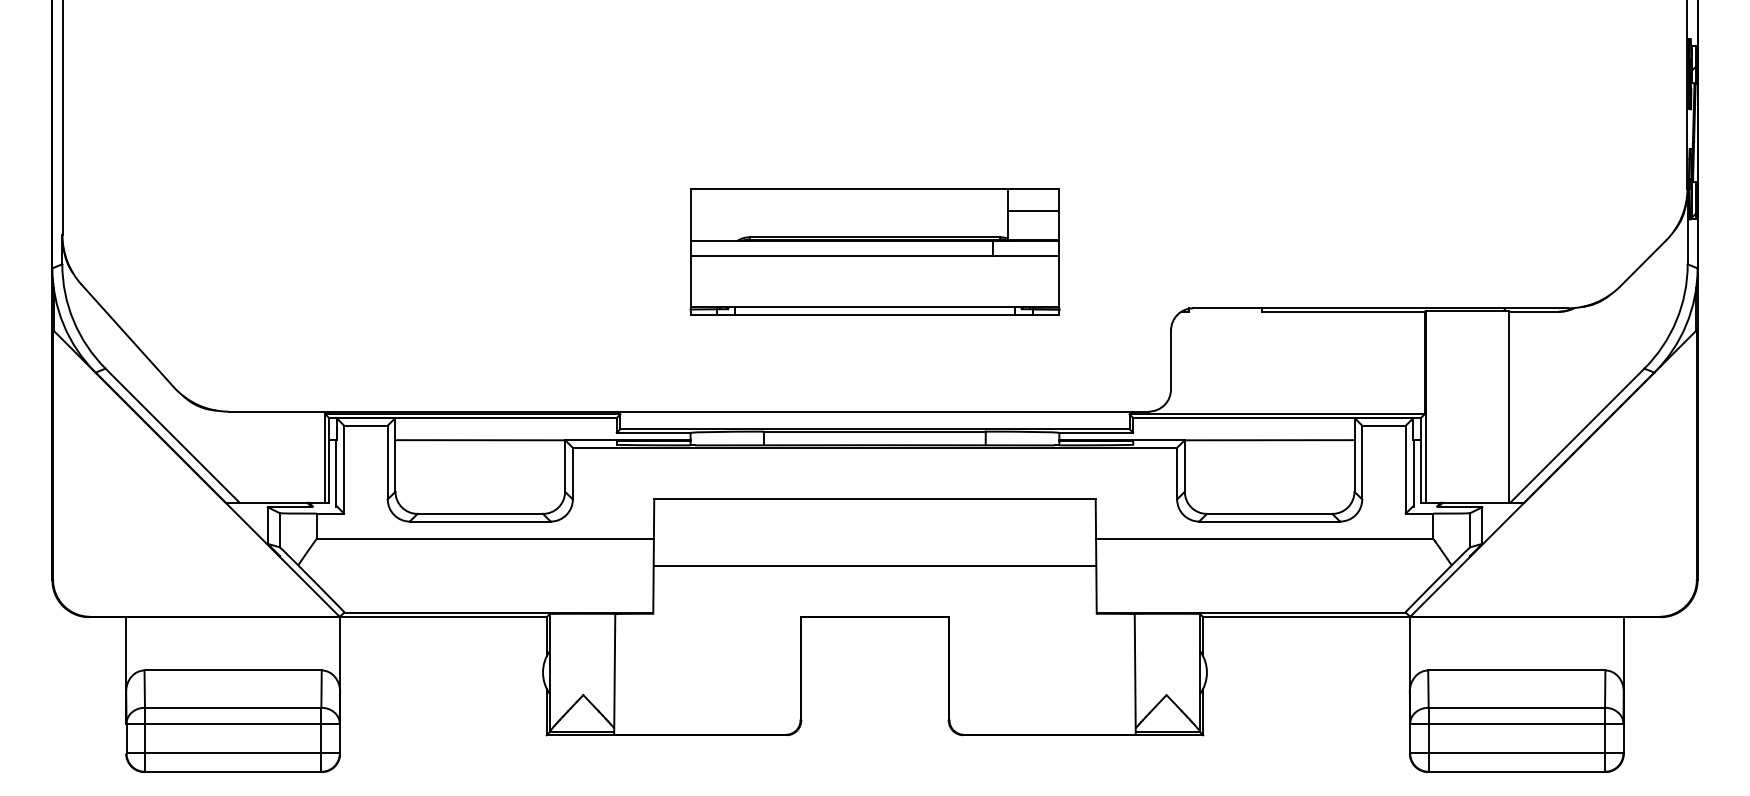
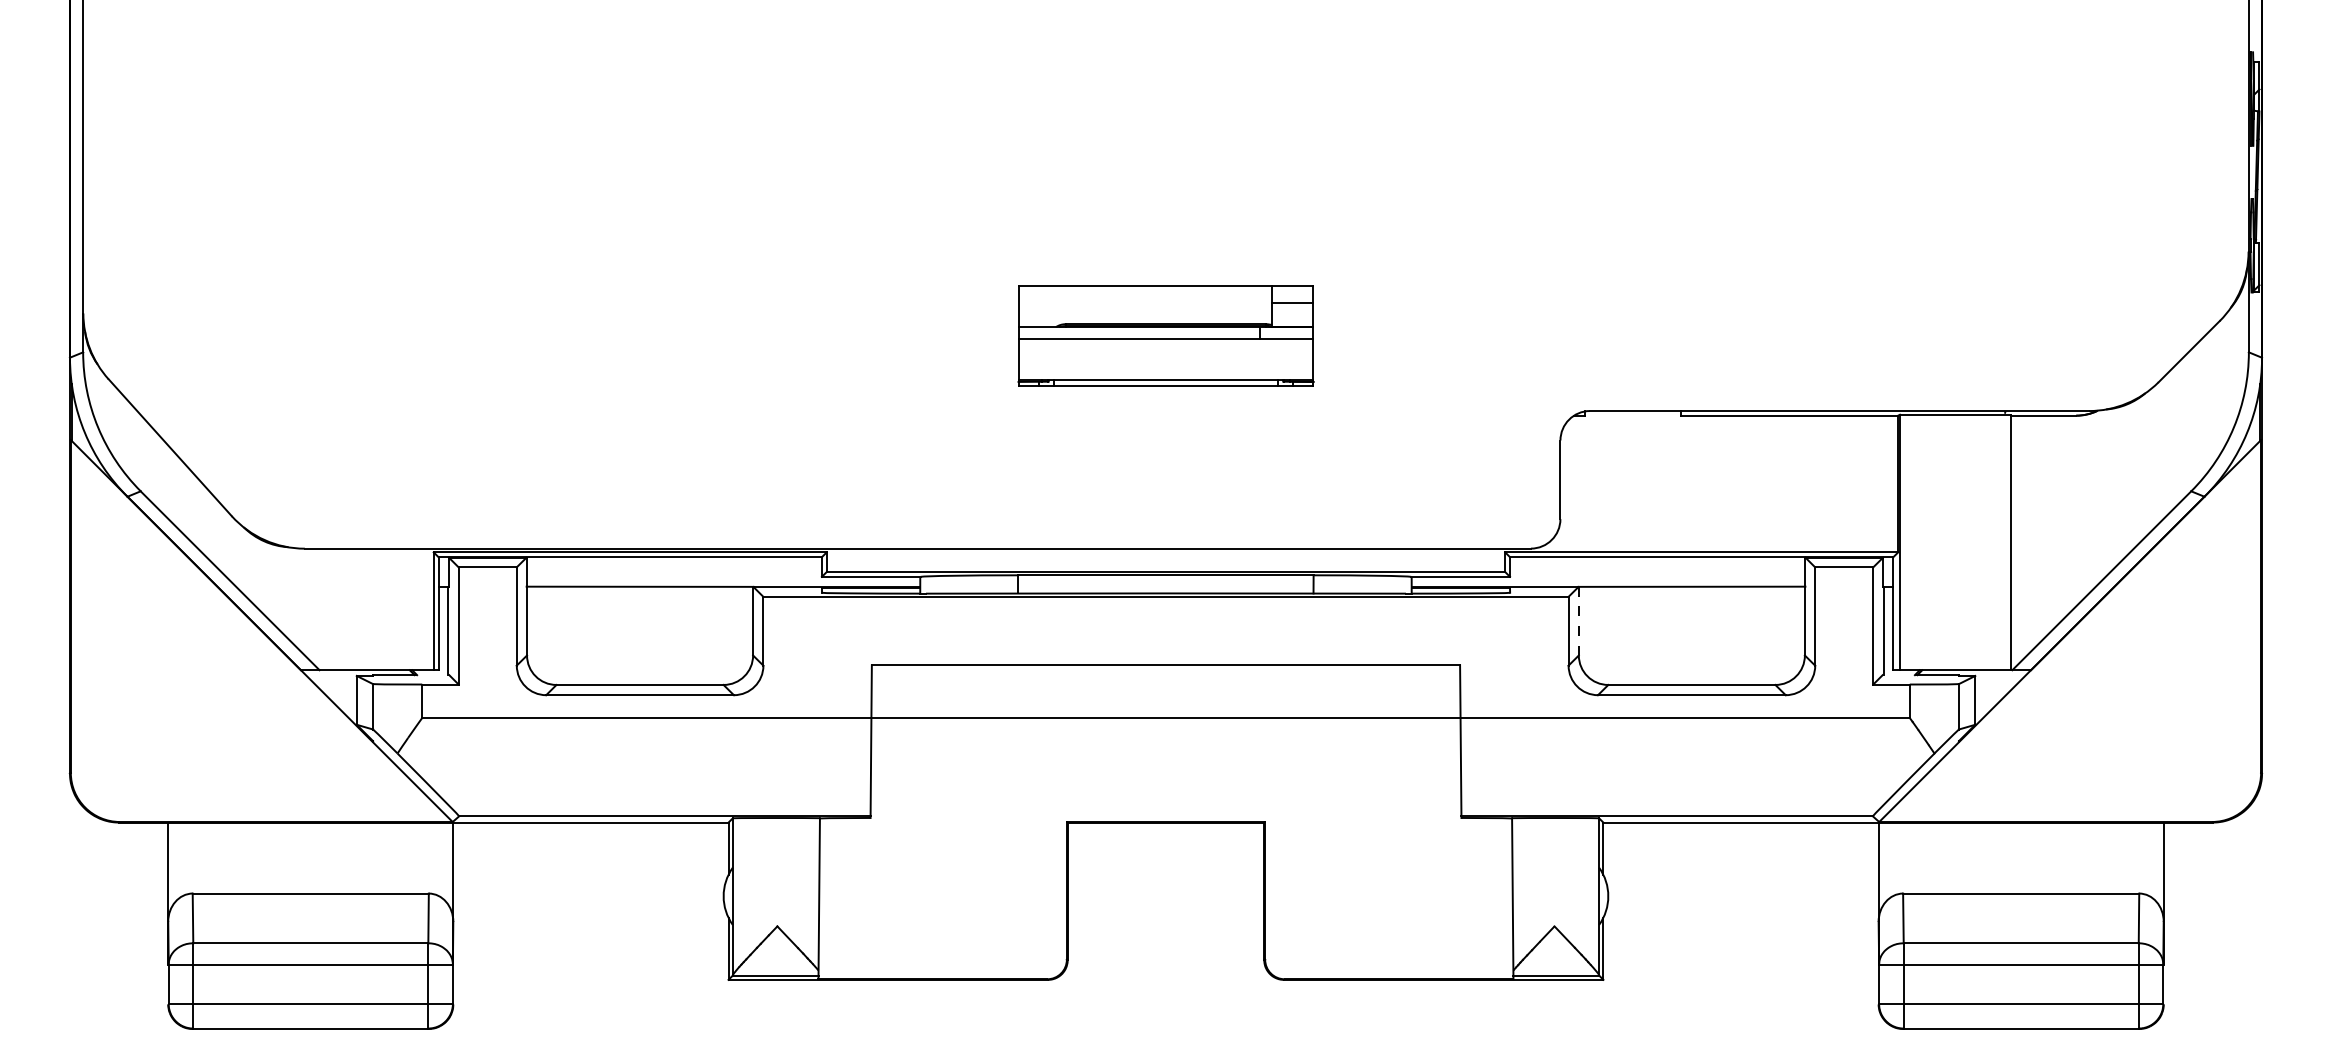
part: (874, 251) -> (1165, 335), size x0.6
line: (1184, 466) -> (1578, 621), solid -> dashed
line: (874, 565) -> (1165, 717), moved

